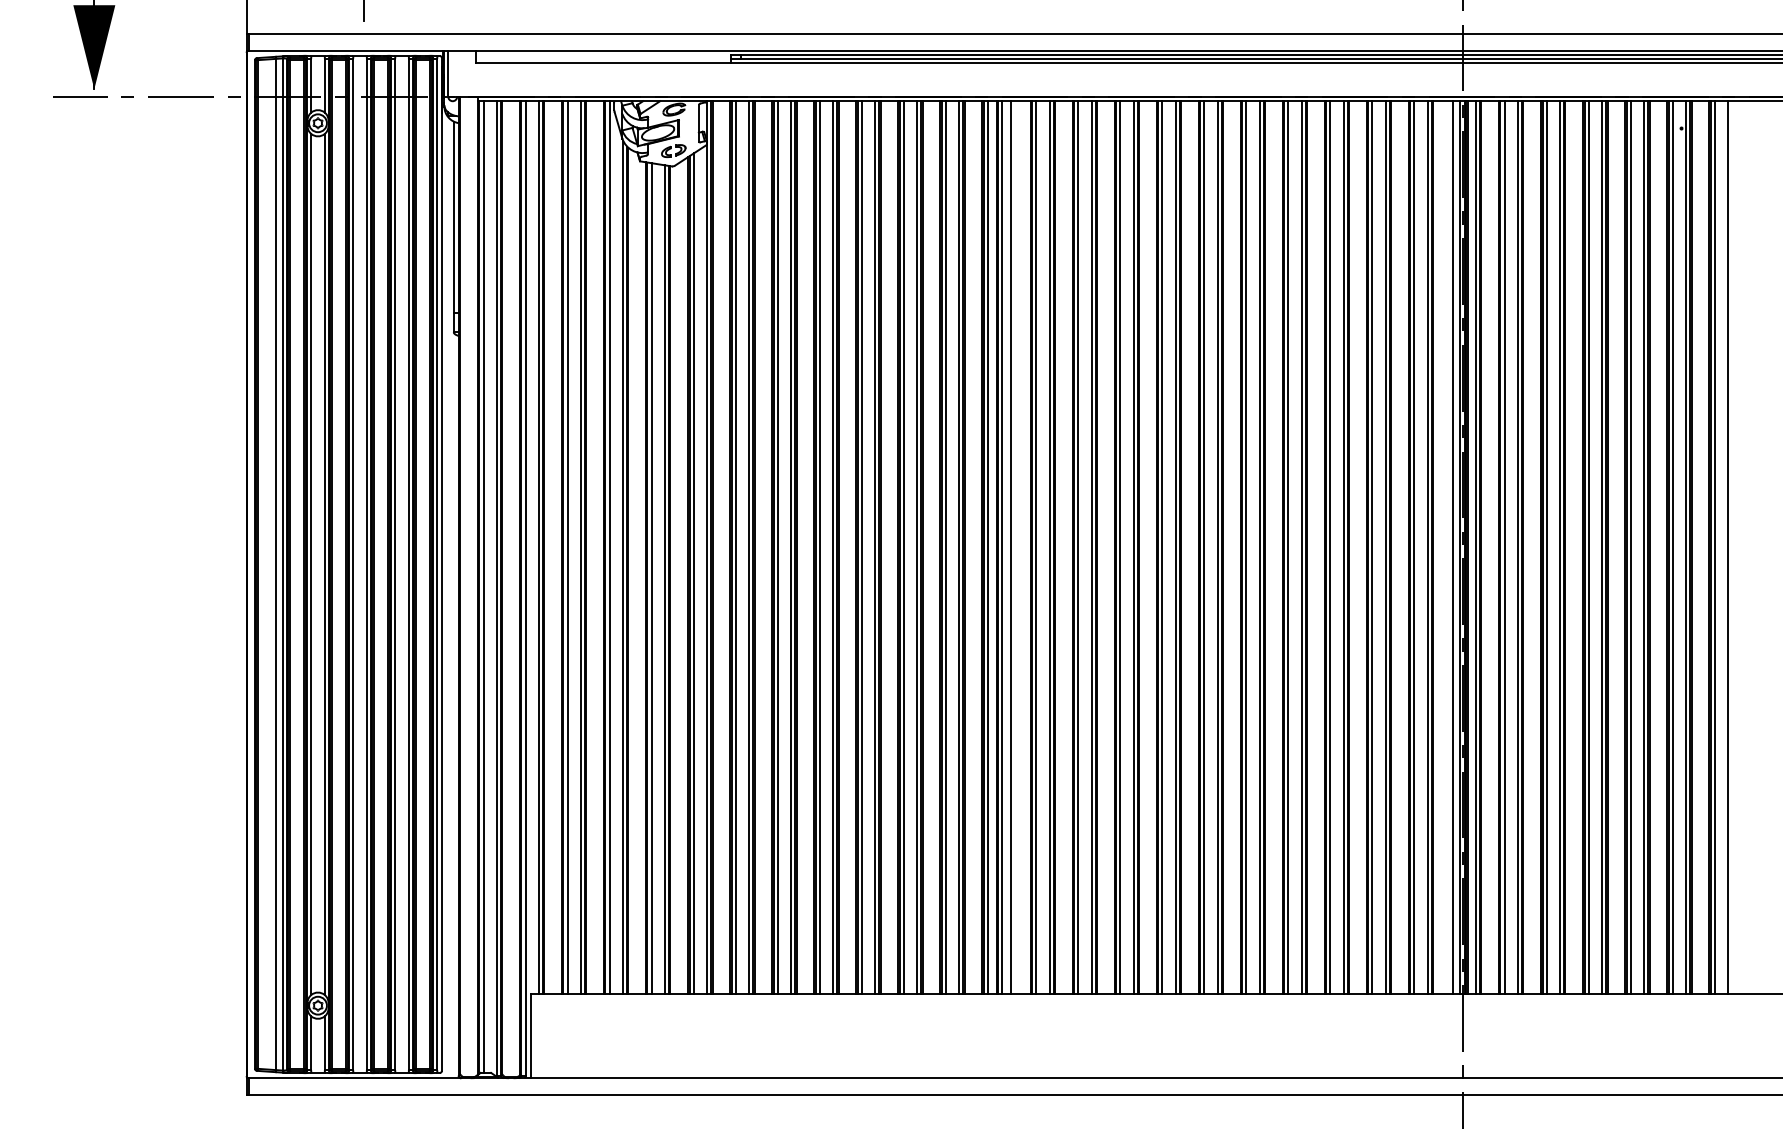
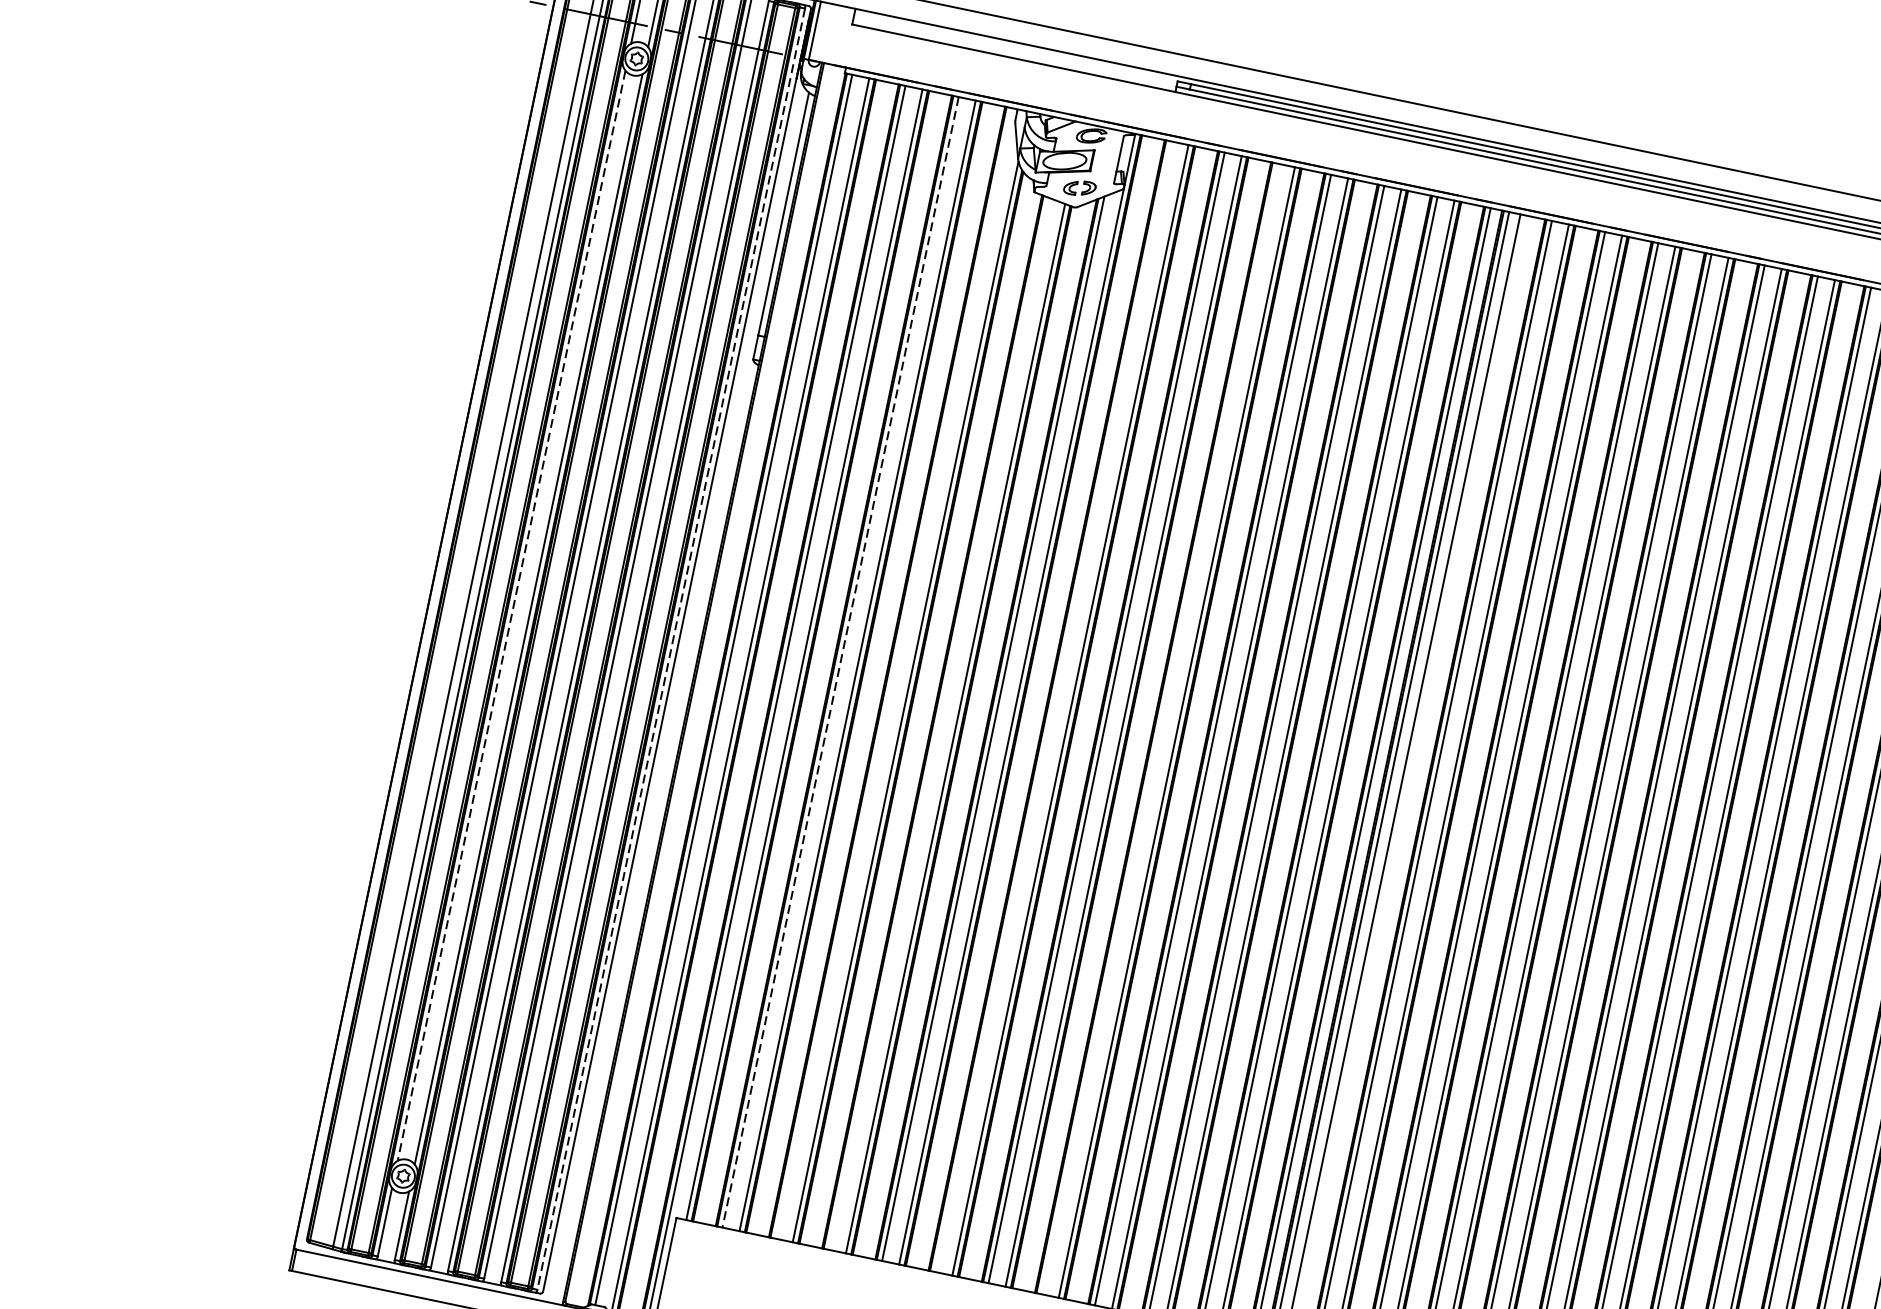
line: (609, 547) -> (893, 673), removed
line: (735, 547) -> (1053, 706), removed
line: (819, 547) -> (1159, 728), removed
line: (567, 548) -> (840, 663), solid -> dashed
line: (437, 564) -> (671, 649), solid -> dashed
line: (311, 565) -> (511, 617), solid -> dashed
line: (651, 578) -> (938, 723), removed

